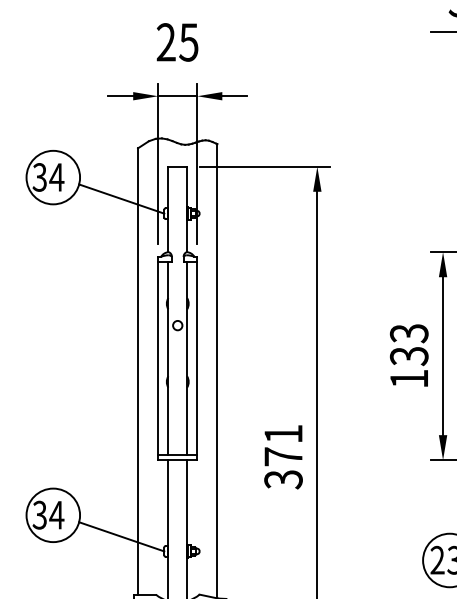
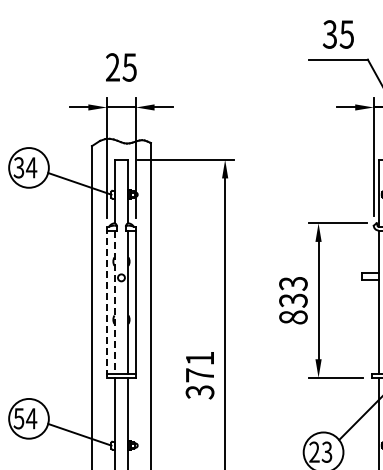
line: (157, 358) -> (106, 302), solid -> dashed
line: (168, 358) -> (114, 302), solid -> dashed
text: (409, 378) -> (293, 317), 133 -> 833
text: (40, 514) -> (19, 418), 34 -> 54

